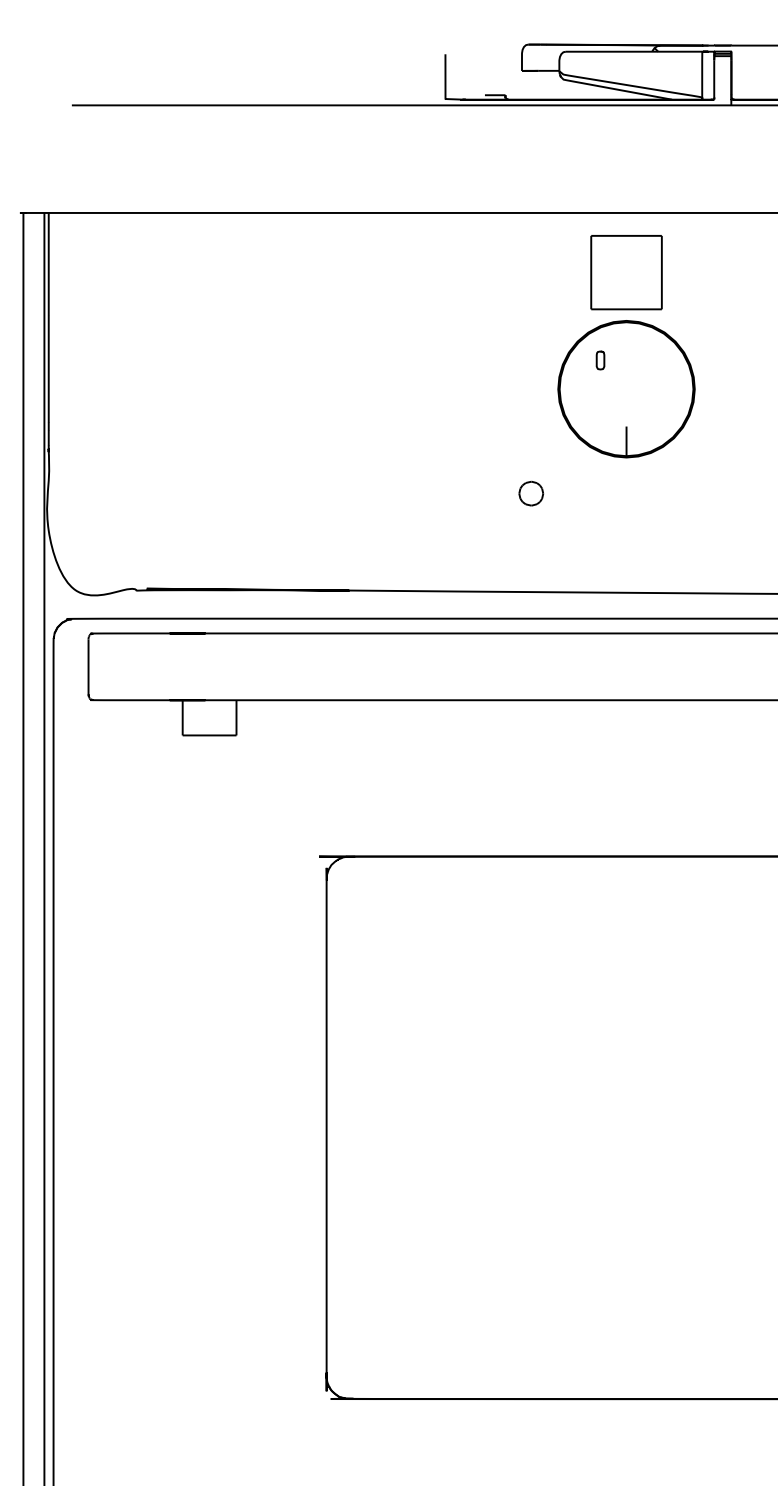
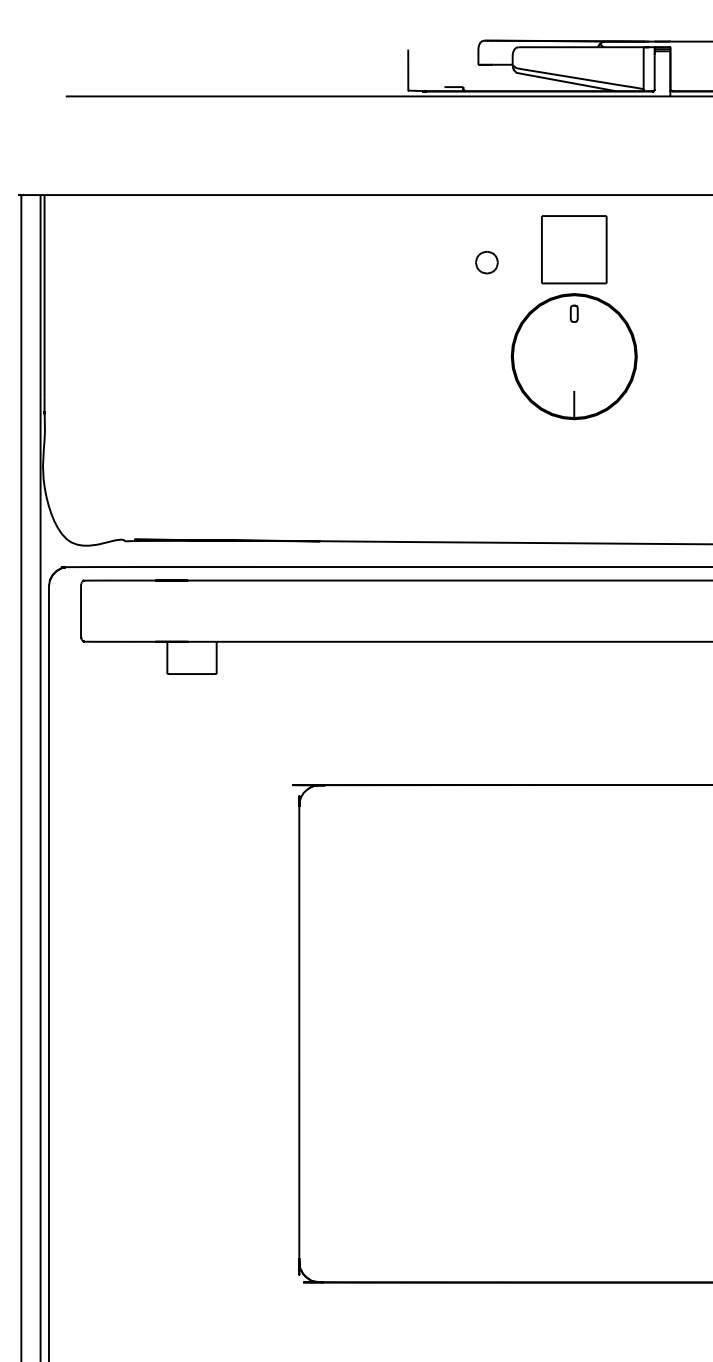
part: (600, 360) -> (574, 313), moved
part: (531, 493) -> (487, 262), moved

